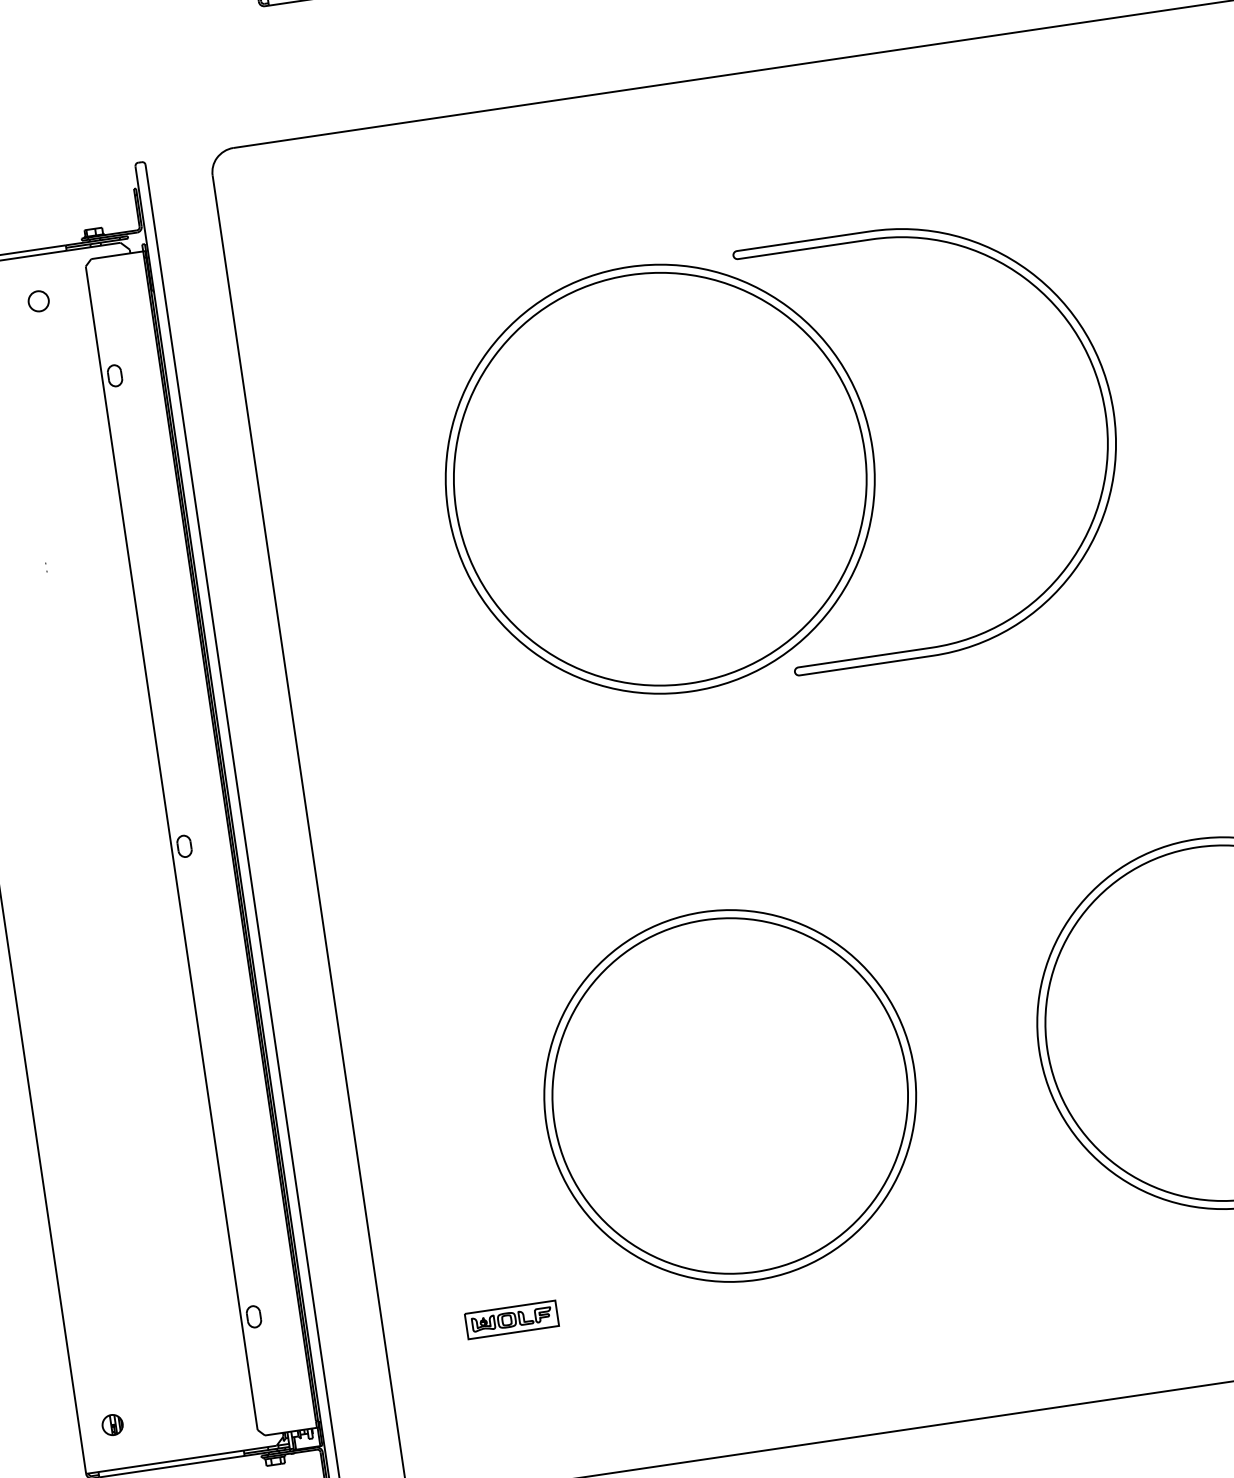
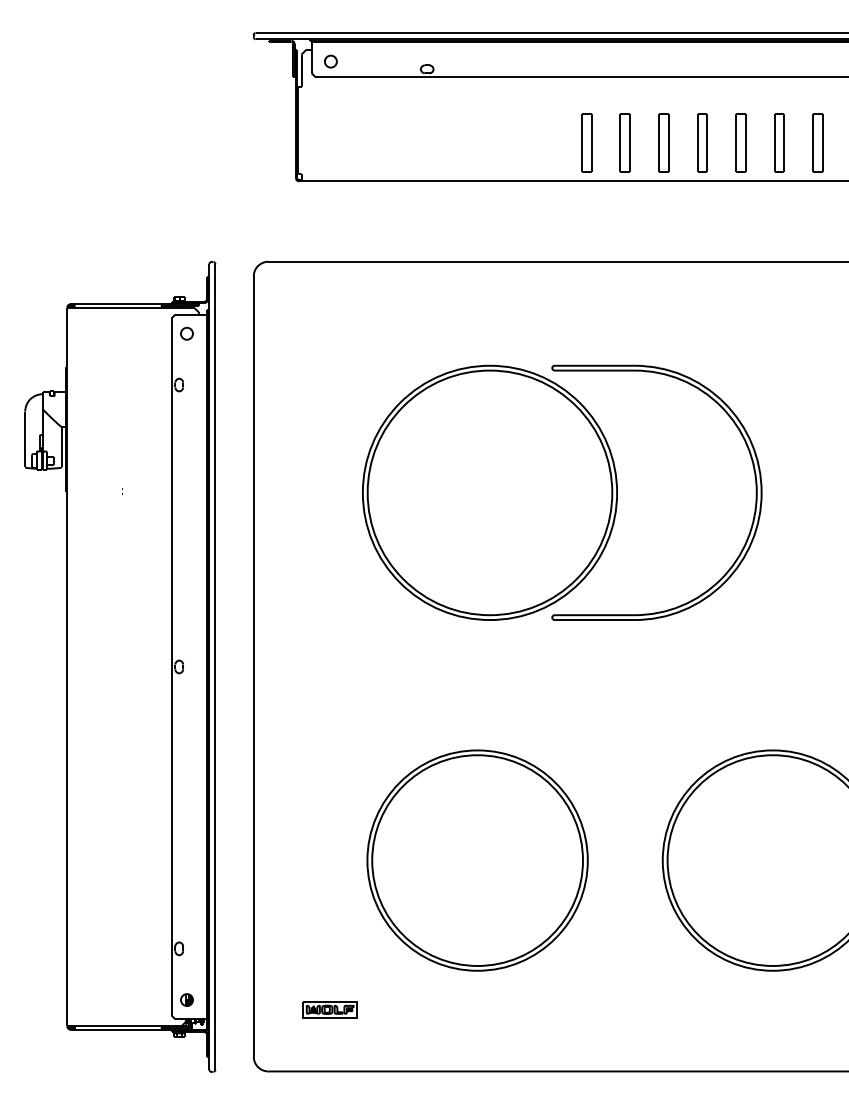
part: (37, 300) -> (186, 333), moved
part: (510, 1319) -> (329, 1009), moved
part: (111, 1424) -> (186, 999), moved

